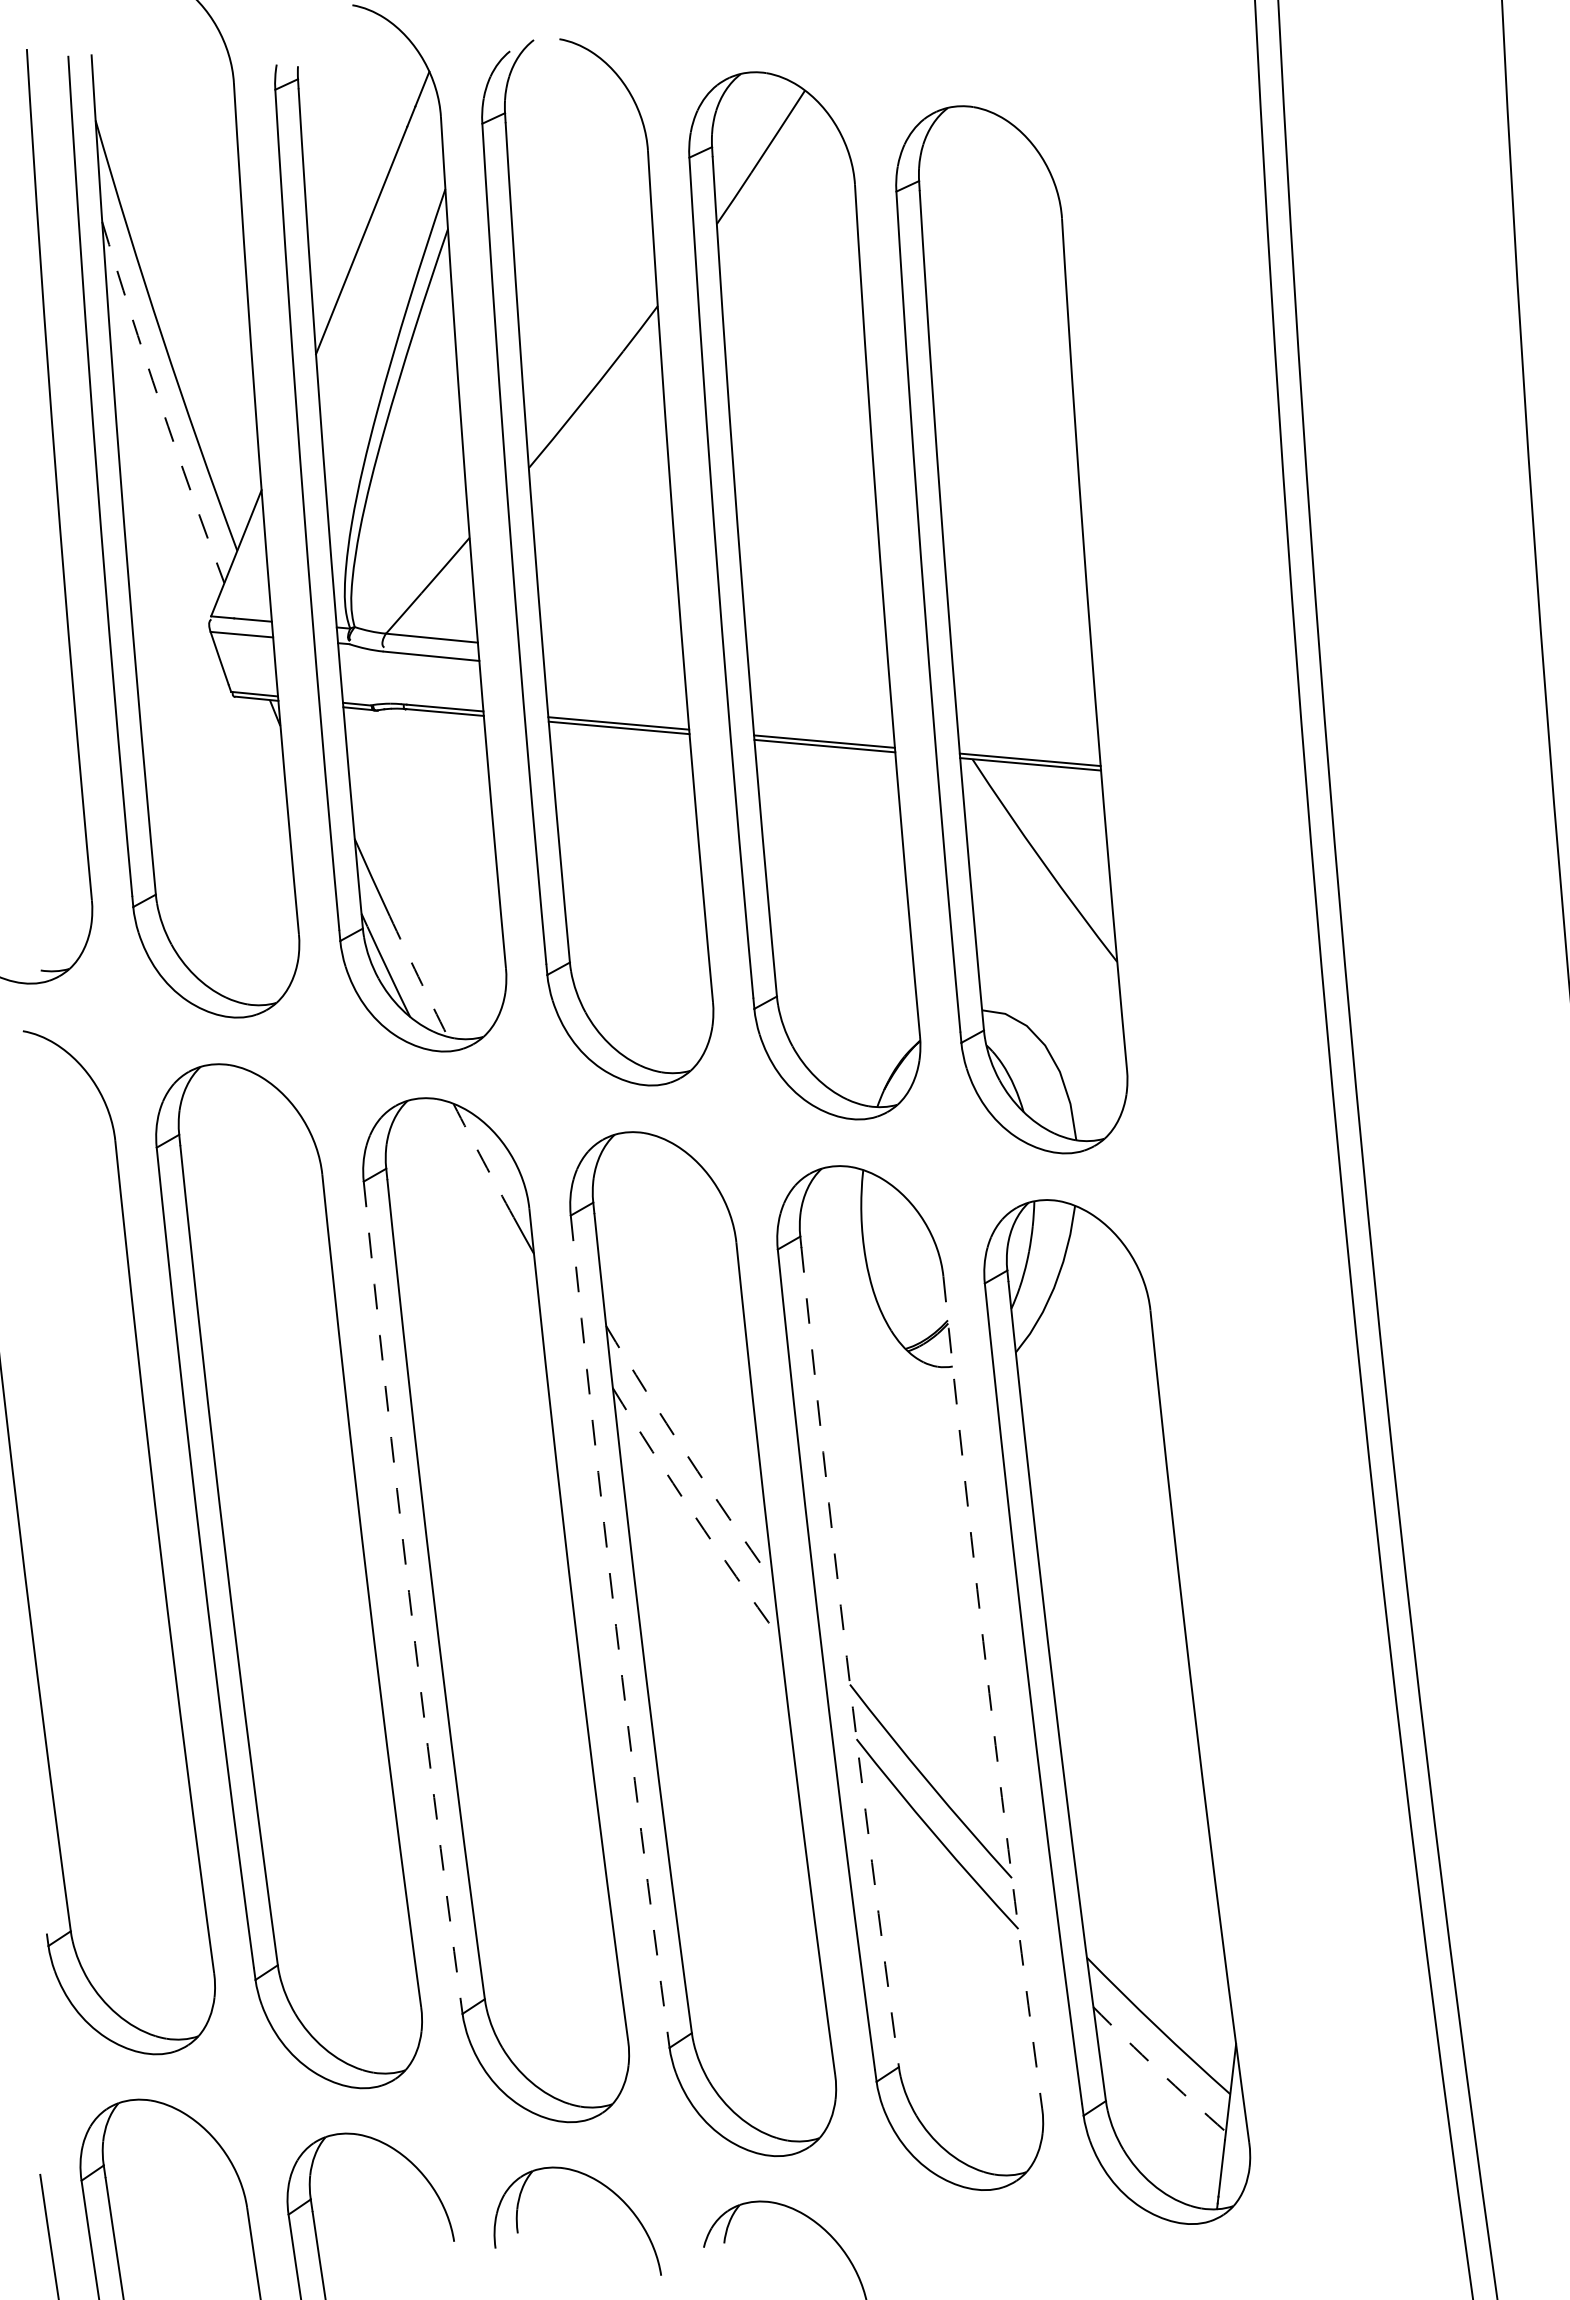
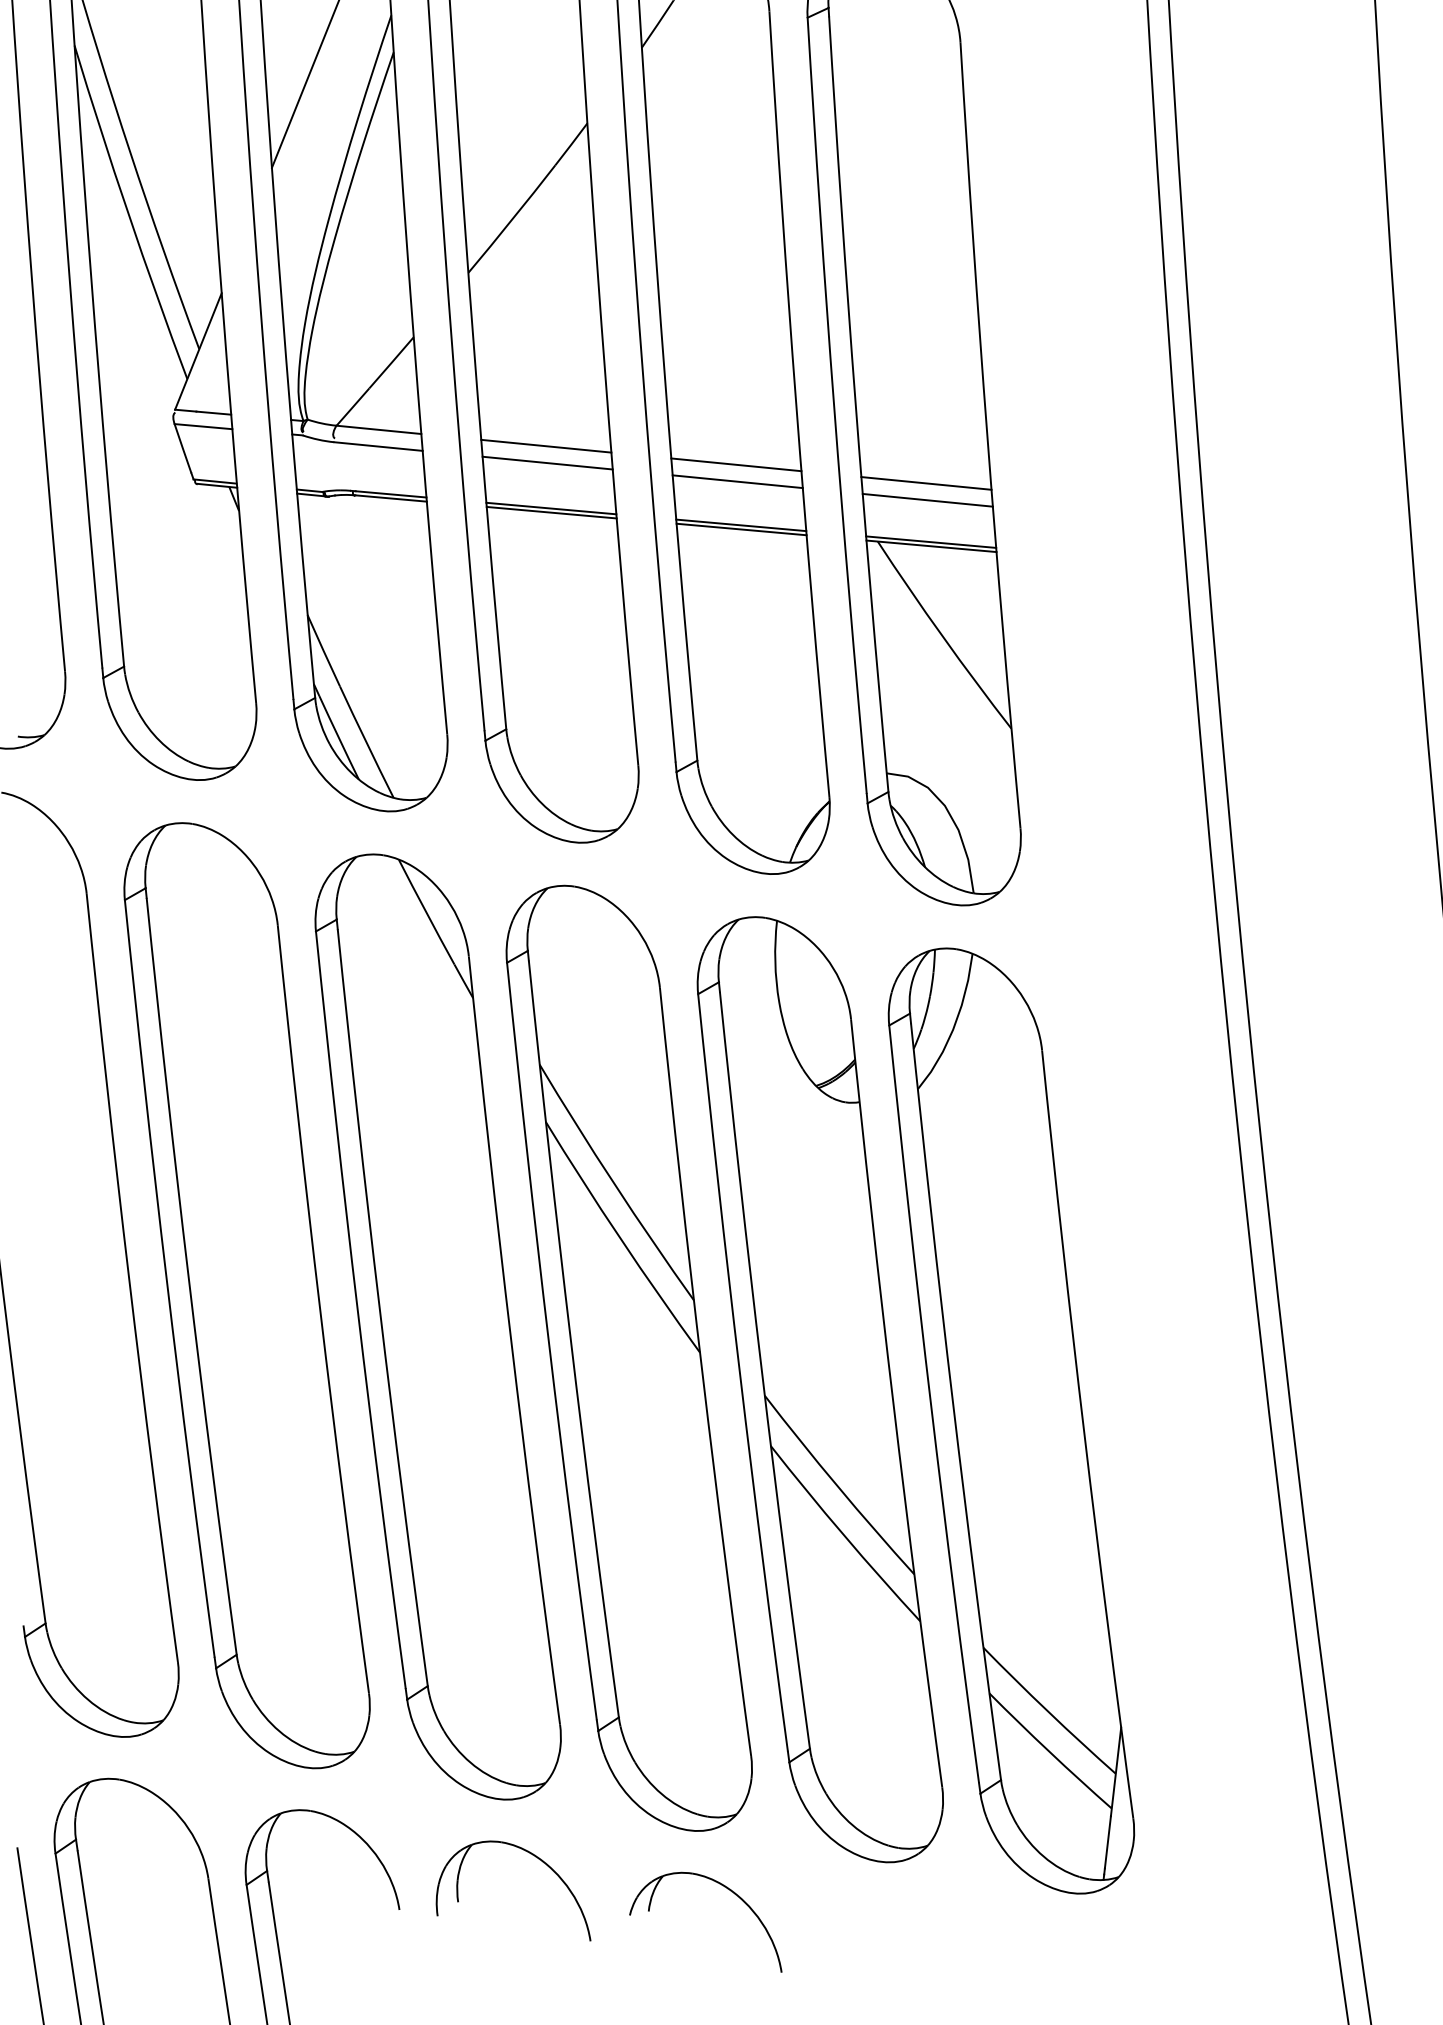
arc: (160, 403) -> (128, 213), dashed -> solid
line: (612, 655) -> (545, 445), added
line: (614, 674) -> (547, 463), added
line: (818, 675) -> (735, 464), added
line: (820, 694) -> (737, 481), added
line: (1024, 696) -> (925, 483), added
line: (1026, 714) -> (927, 500), added
arc: (418, 976) -> (366, 742), dashed -> solid
arc: (483, 1161) -> (426, 912), dashed -> solid
arc: (687, 1455) -> (614, 1184), dashed -> solid
arc: (693, 1514) -> (620, 1238), dashed -> solid
arc: (409, 1592) -> (358, 1310), dashed -> solid
arc: (616, 1626) -> (549, 1342), dashed -> solid
arc: (846, 1657) -> (761, 1370), dashed -> solid
arc: (989, 1693) -> (893, 1403), dashed -> solid
arc: (1158, 2070) -> (1049, 1751), dashed -> solid

